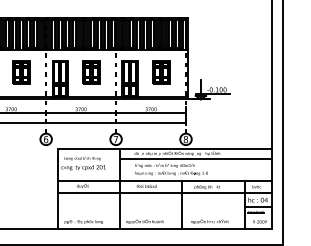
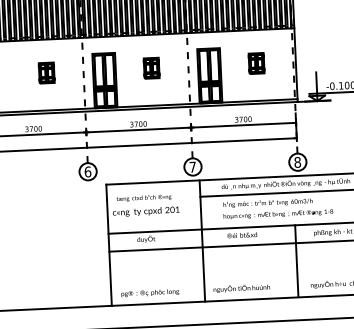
part: (21, 72) -> (46, 73), size x0.6
part: (91, 72) -> (151, 68), size x0.6
part: (161, 72) -> (256, 63), size x0.6

